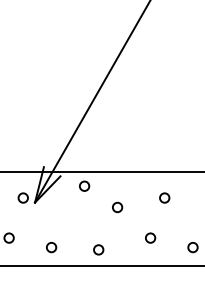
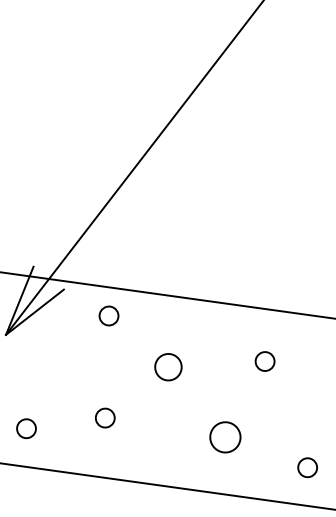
circle: (117, 207) -> (168, 367), size x1.4
circle: (150, 237) -> (225, 436), size x1.6
circle: (98, 249) -> (104, 417), moved

